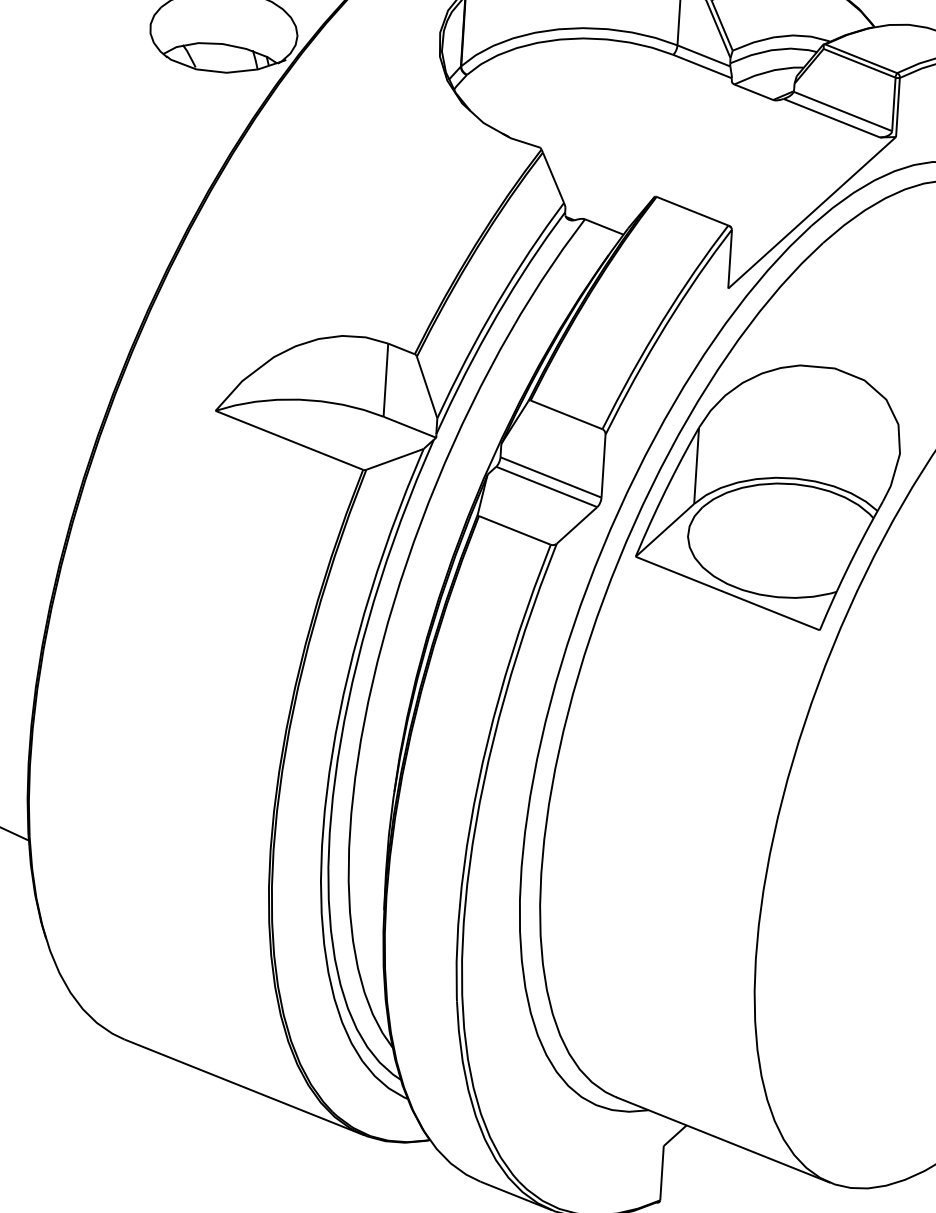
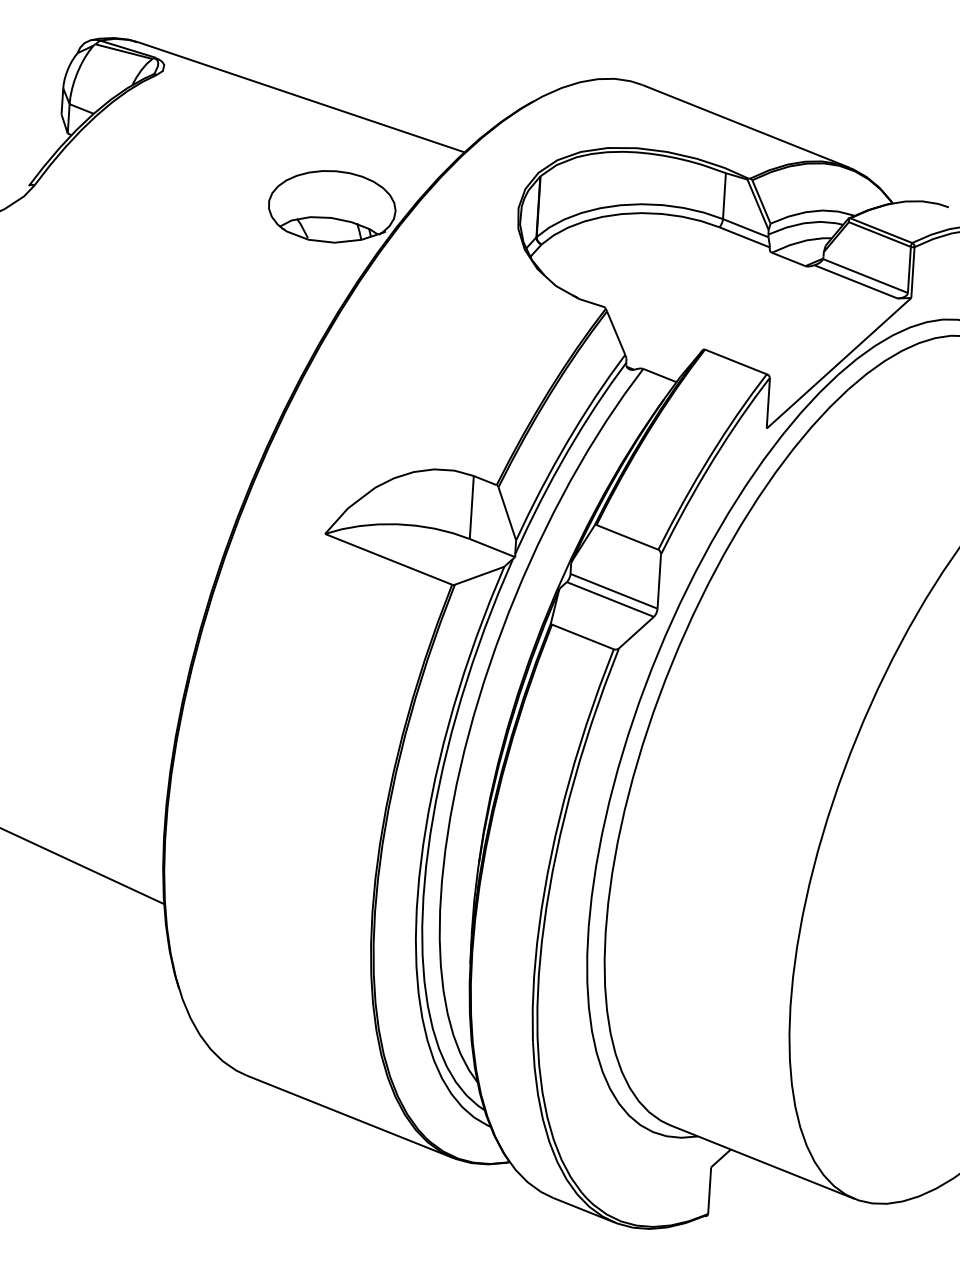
part: (767, 497) -> (800, 608), removed

